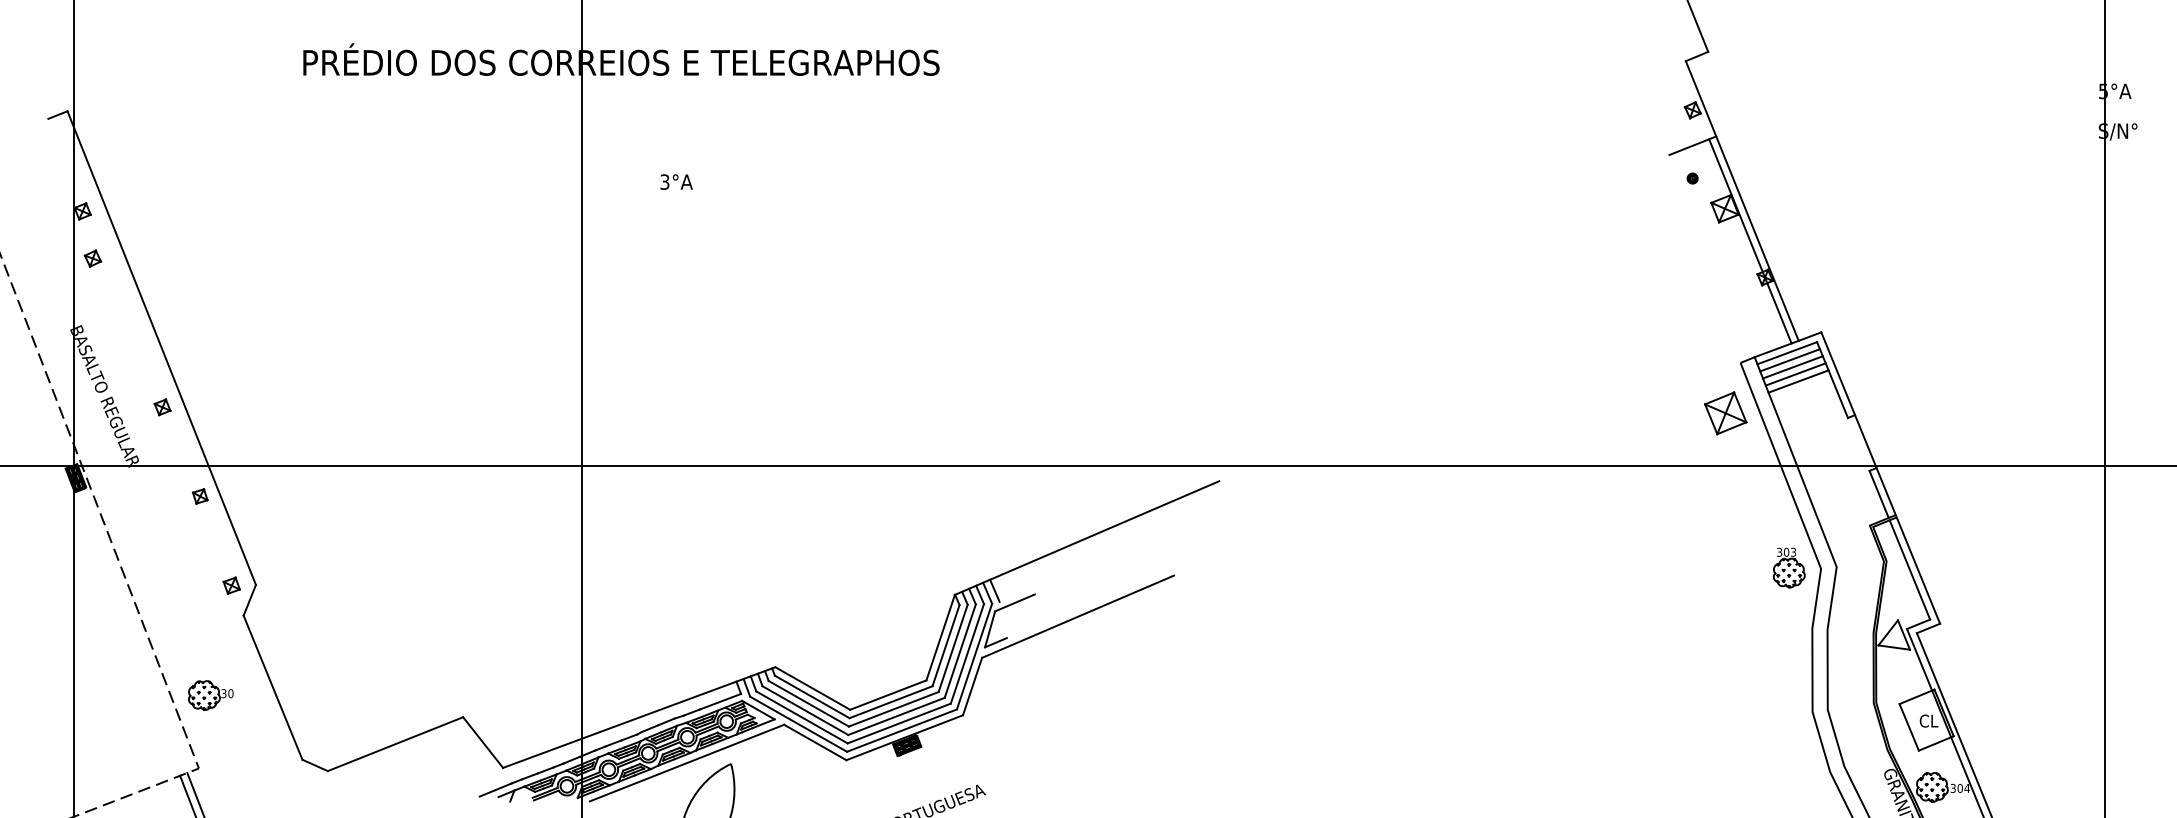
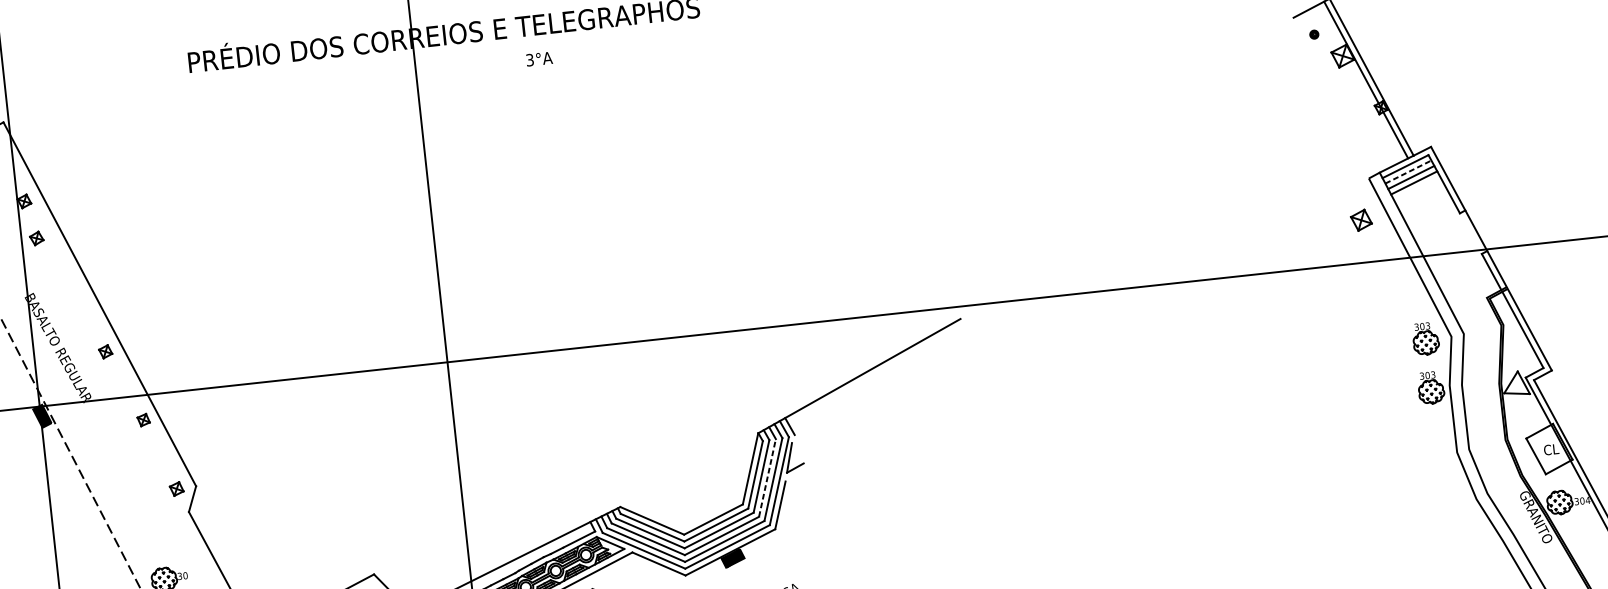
text: (676, 181) -> (539, 58), moved
line: (1790, 360) -> (1408, 172), solid -> dashed
line: (1798, 381) -> (1417, 188), removed
part: (1725, 413) -> (1361, 220), size x0.6
line: (1014, 602) -> (806, 434), removed
line: (1078, 616) -> (859, 439), removed
part: (1788, 628) -> (1430, 387), added
line: (960, 650) -> (767, 477), solid -> dashed

